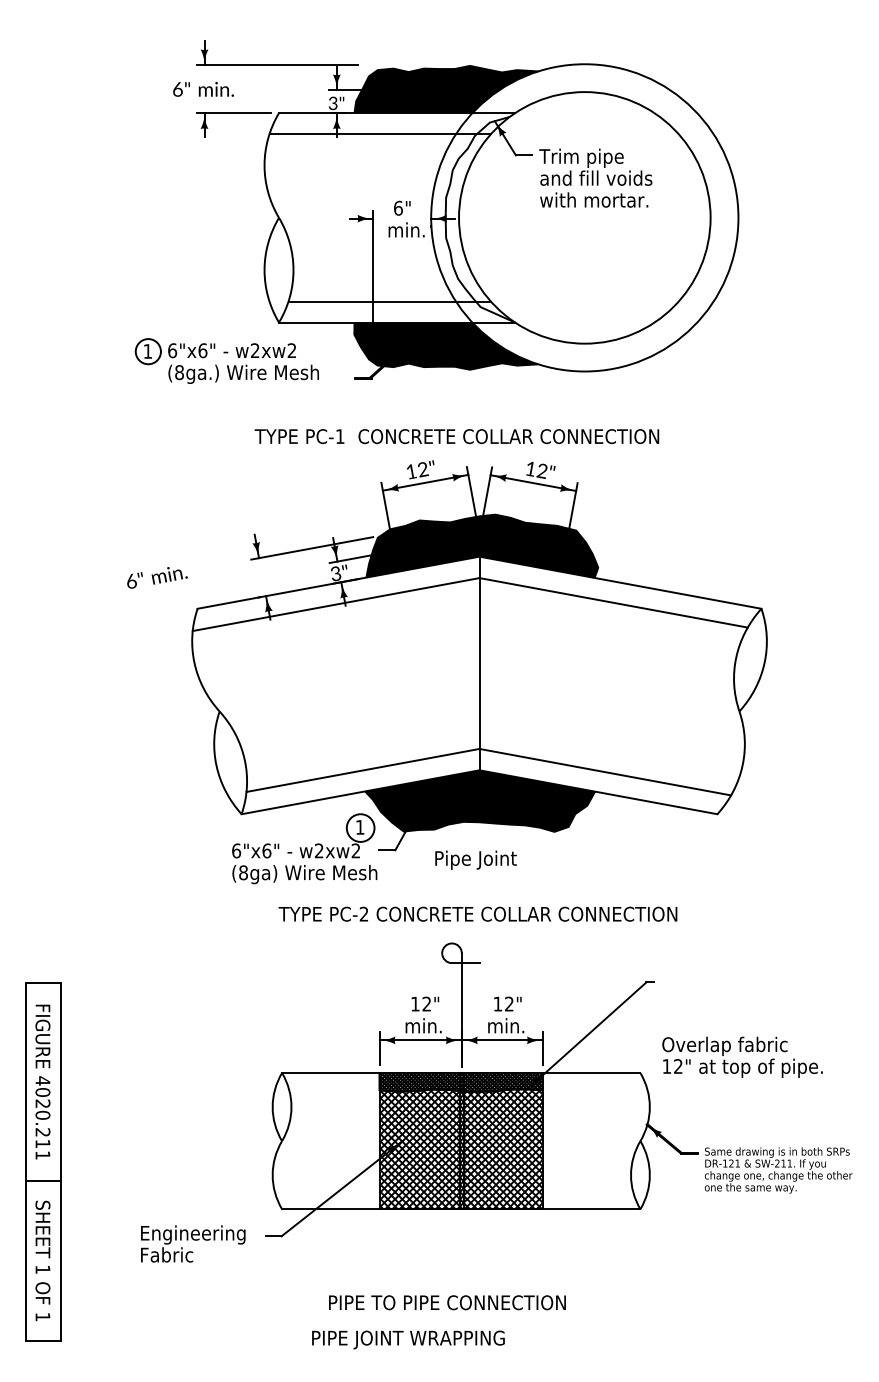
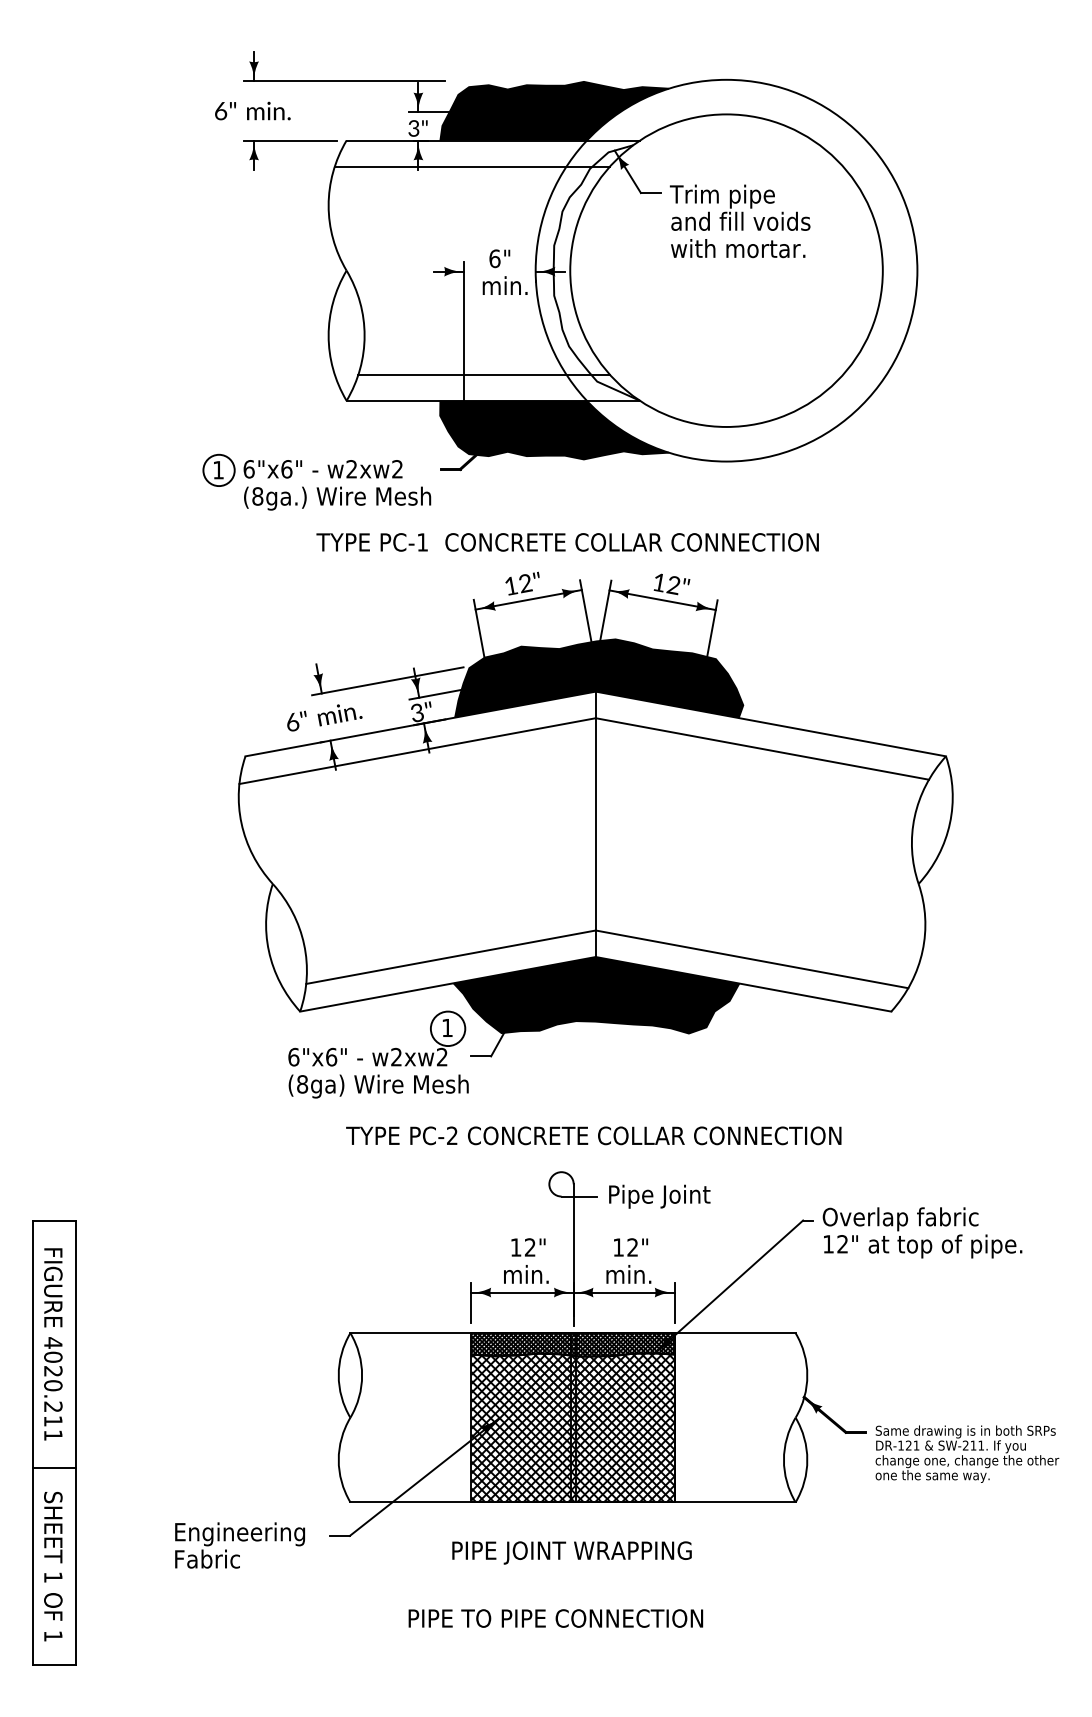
part: (226, 360) -> (316, 481), moved
text: (157, 577) -> (324, 717), moved
text: (475, 859) -> (659, 1195), moved
text: (742, 1056) -> (922, 1231), moved
text: (408, 1339) -> (572, 1552), moved

